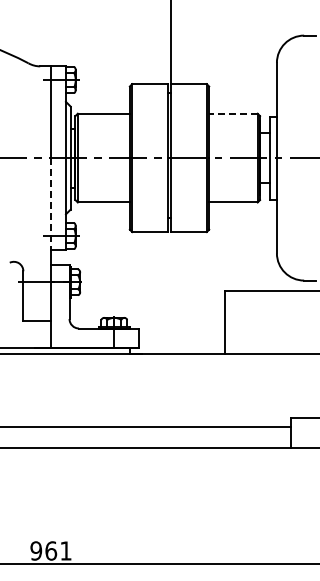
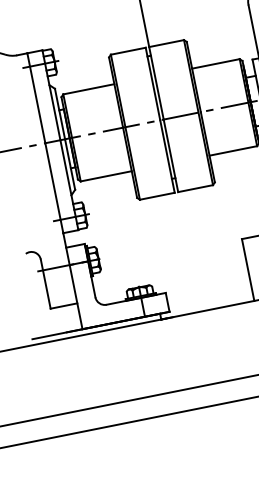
line: (232, 113) -> (214, 63), dashed -> solid
line: (50, 203) -> (54, 187), dashed -> solid

